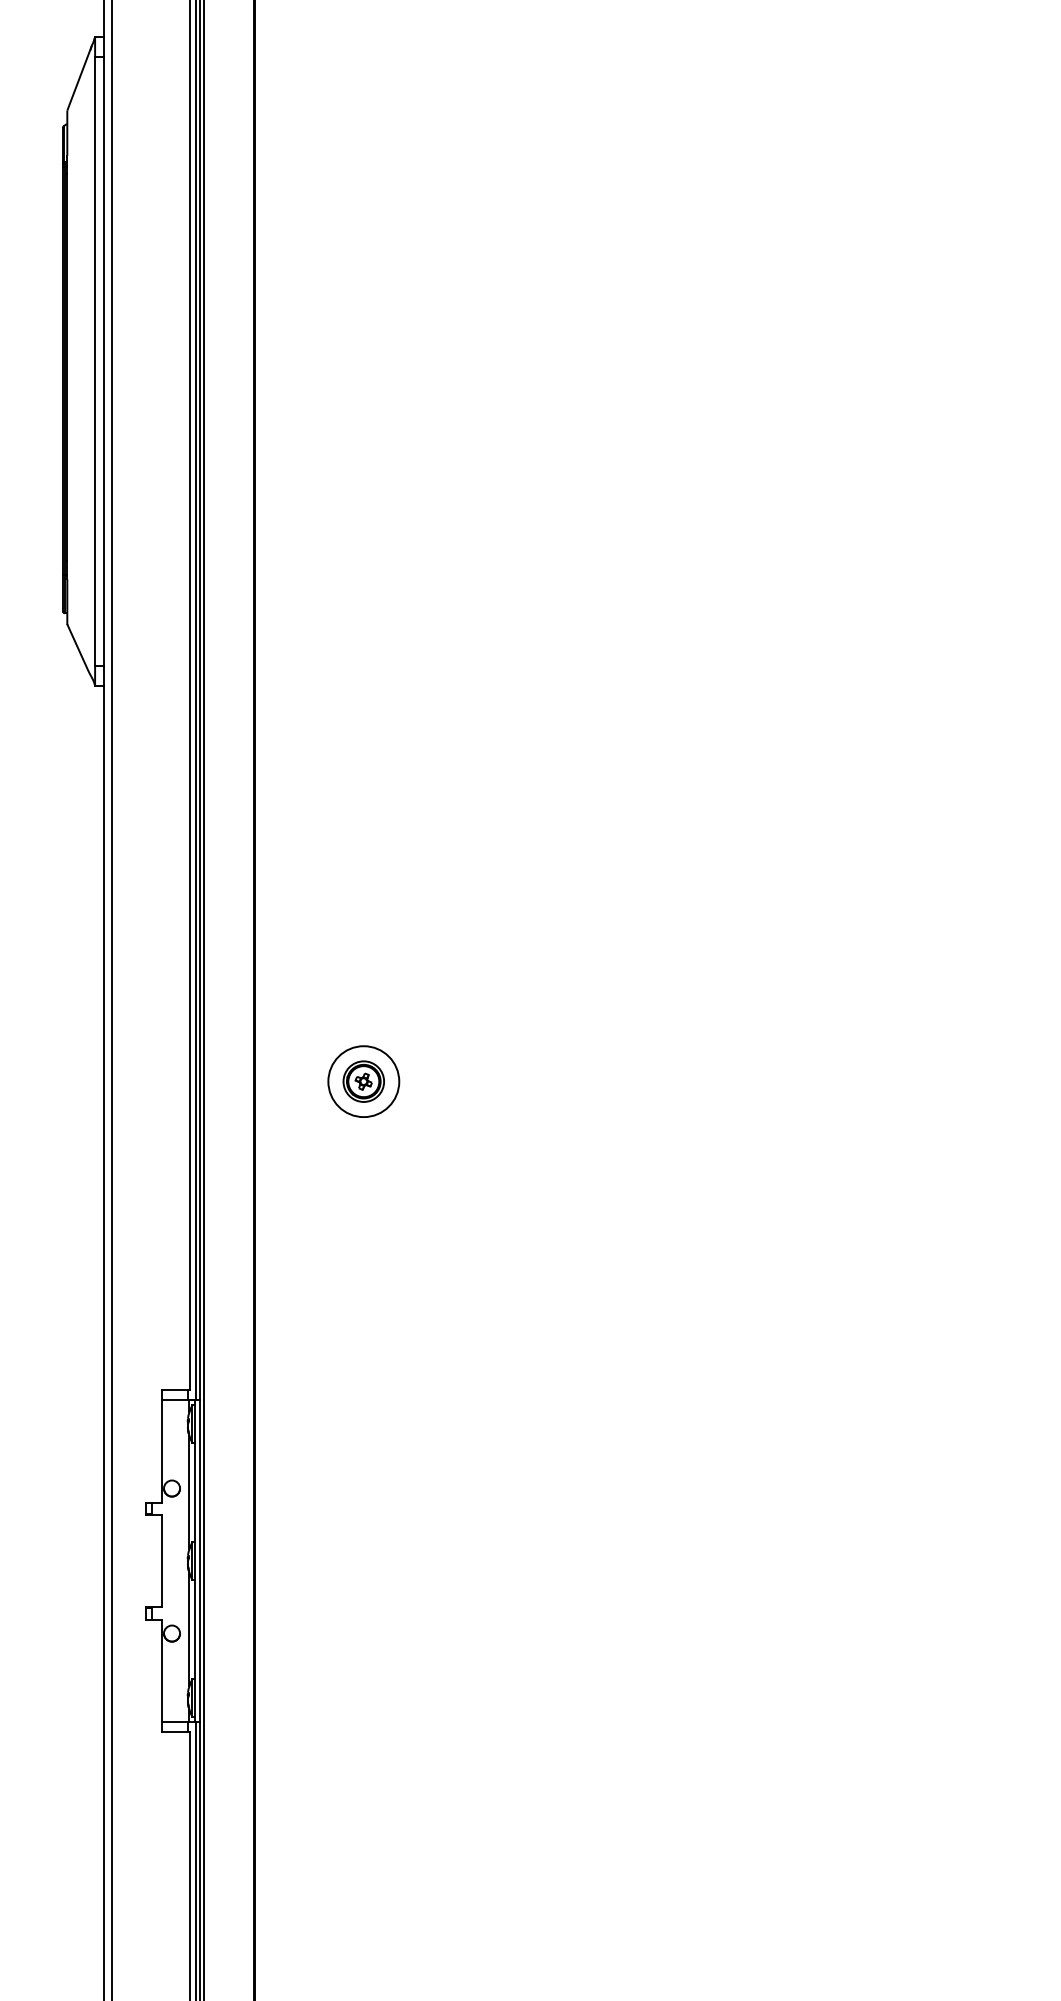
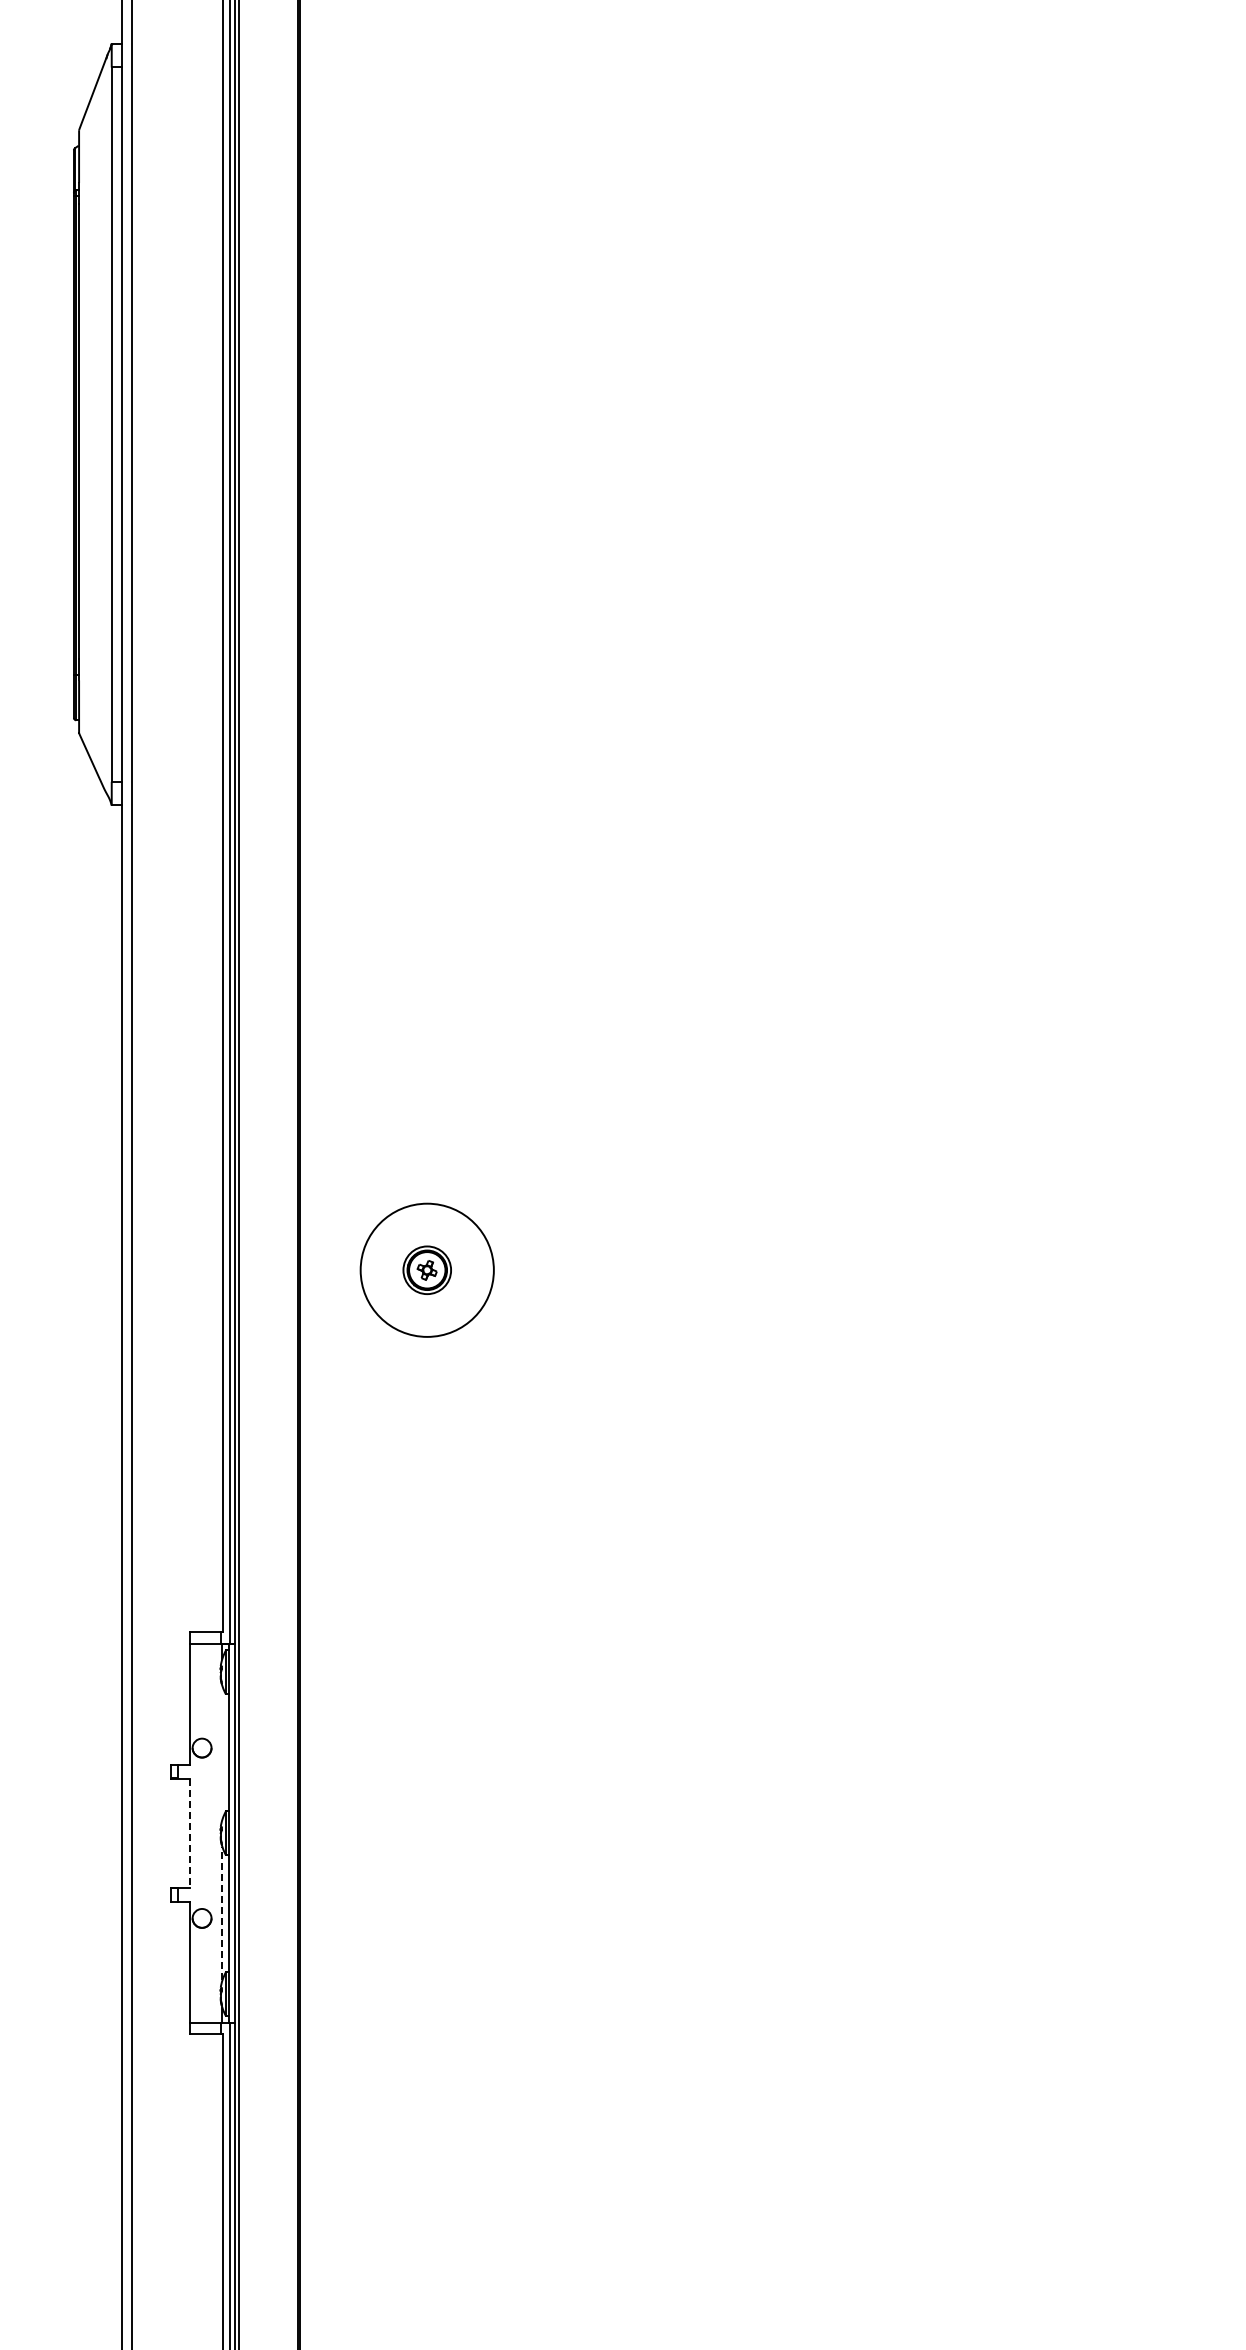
circle: (363, 1080) -> (426, 1269), size x1.6
line: (189, 1492) -> (222, 1752), removed
line: (162, 1561) -> (190, 1833), solid -> dashed
line: (189, 1629) -> (222, 1913), solid -> dashed

